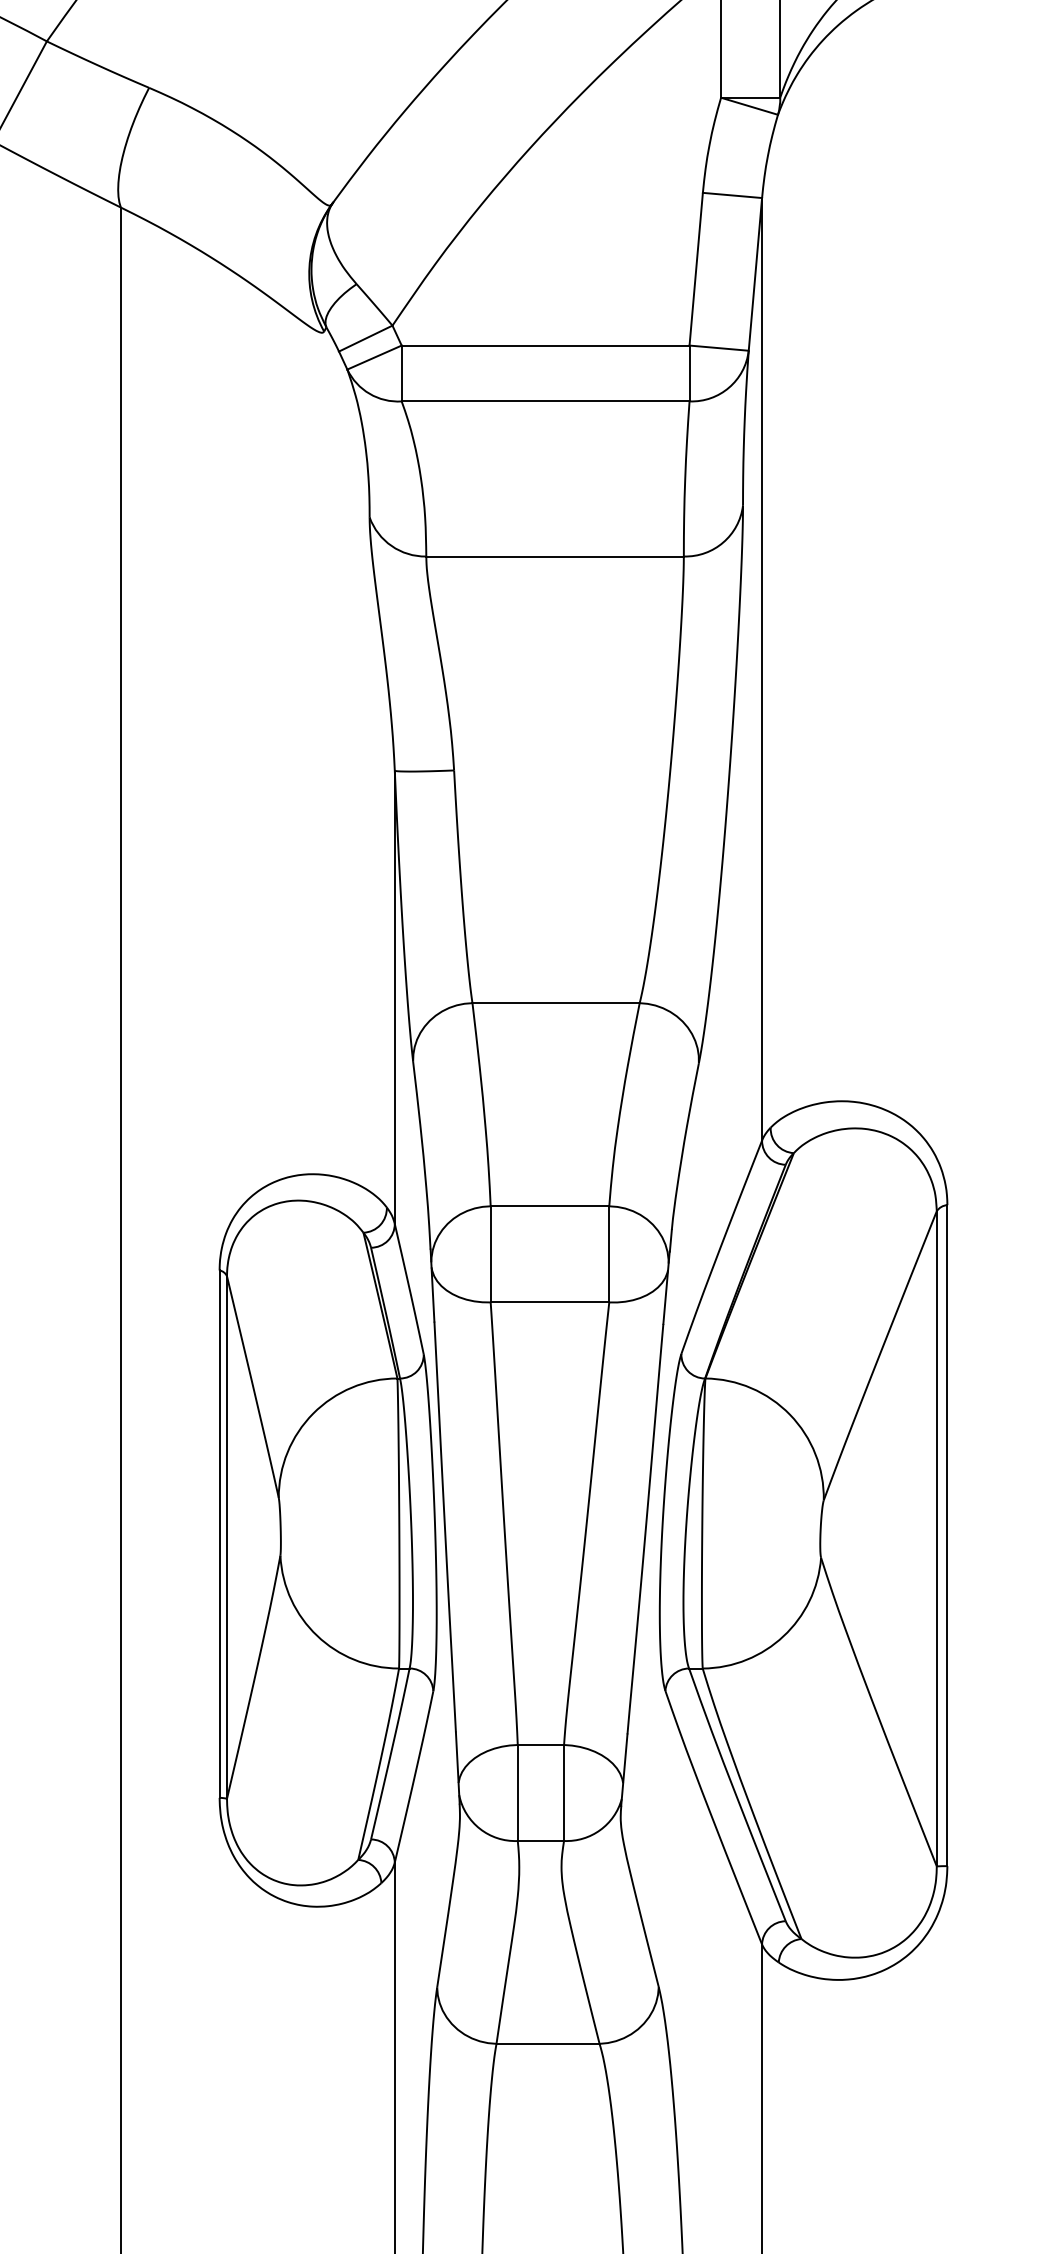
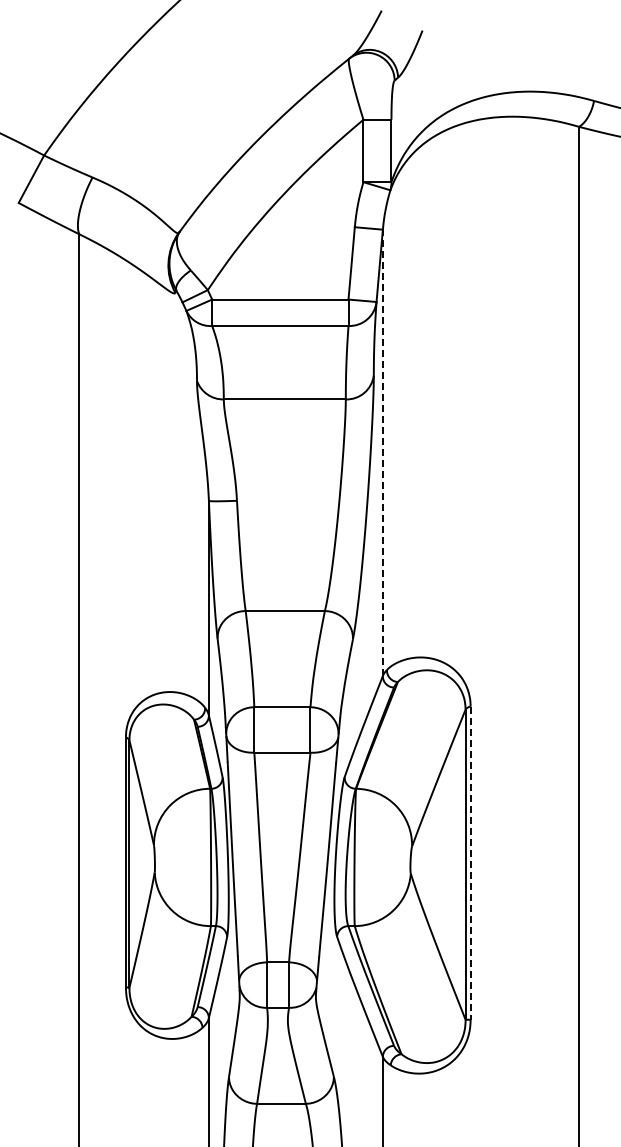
line: (761, 668) -> (382, 452), solid -> dashed
line: (947, 1536) -> (470, 863), solid -> dashed

